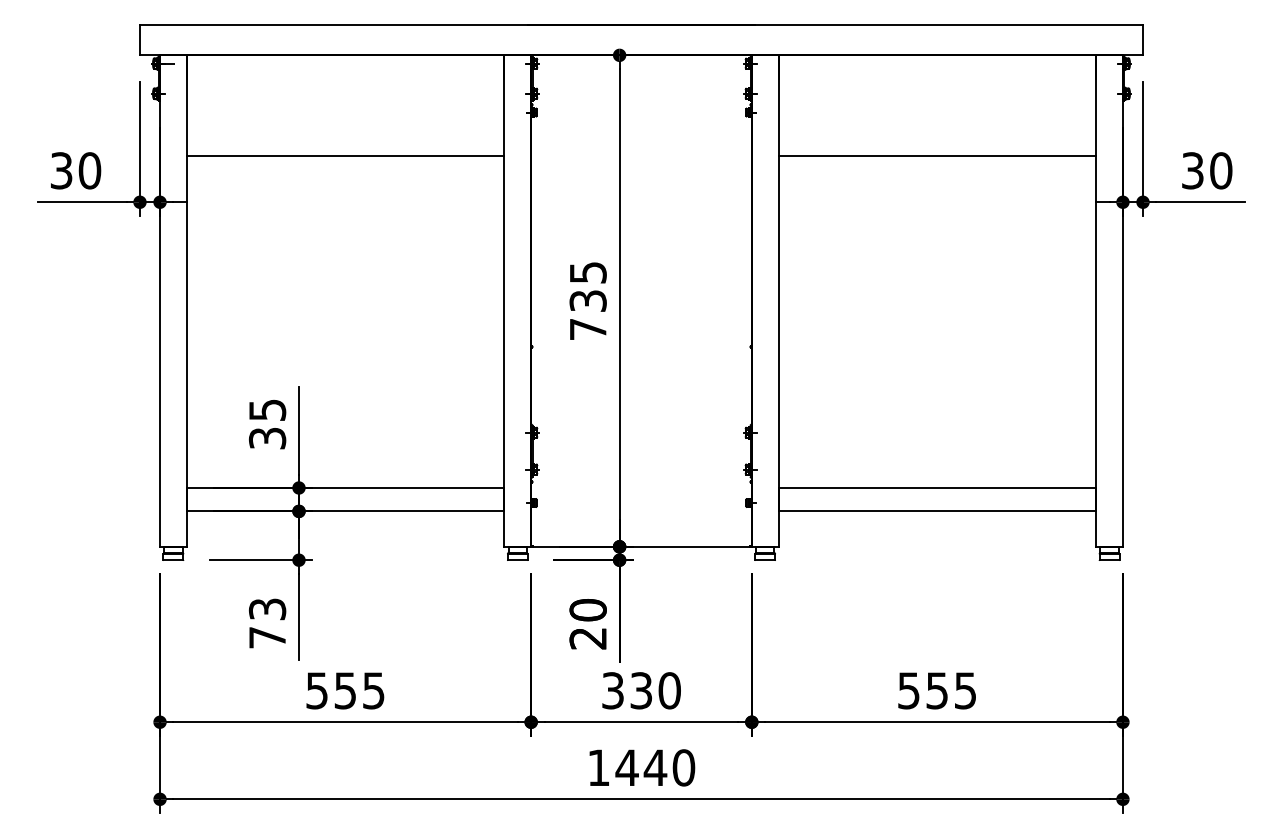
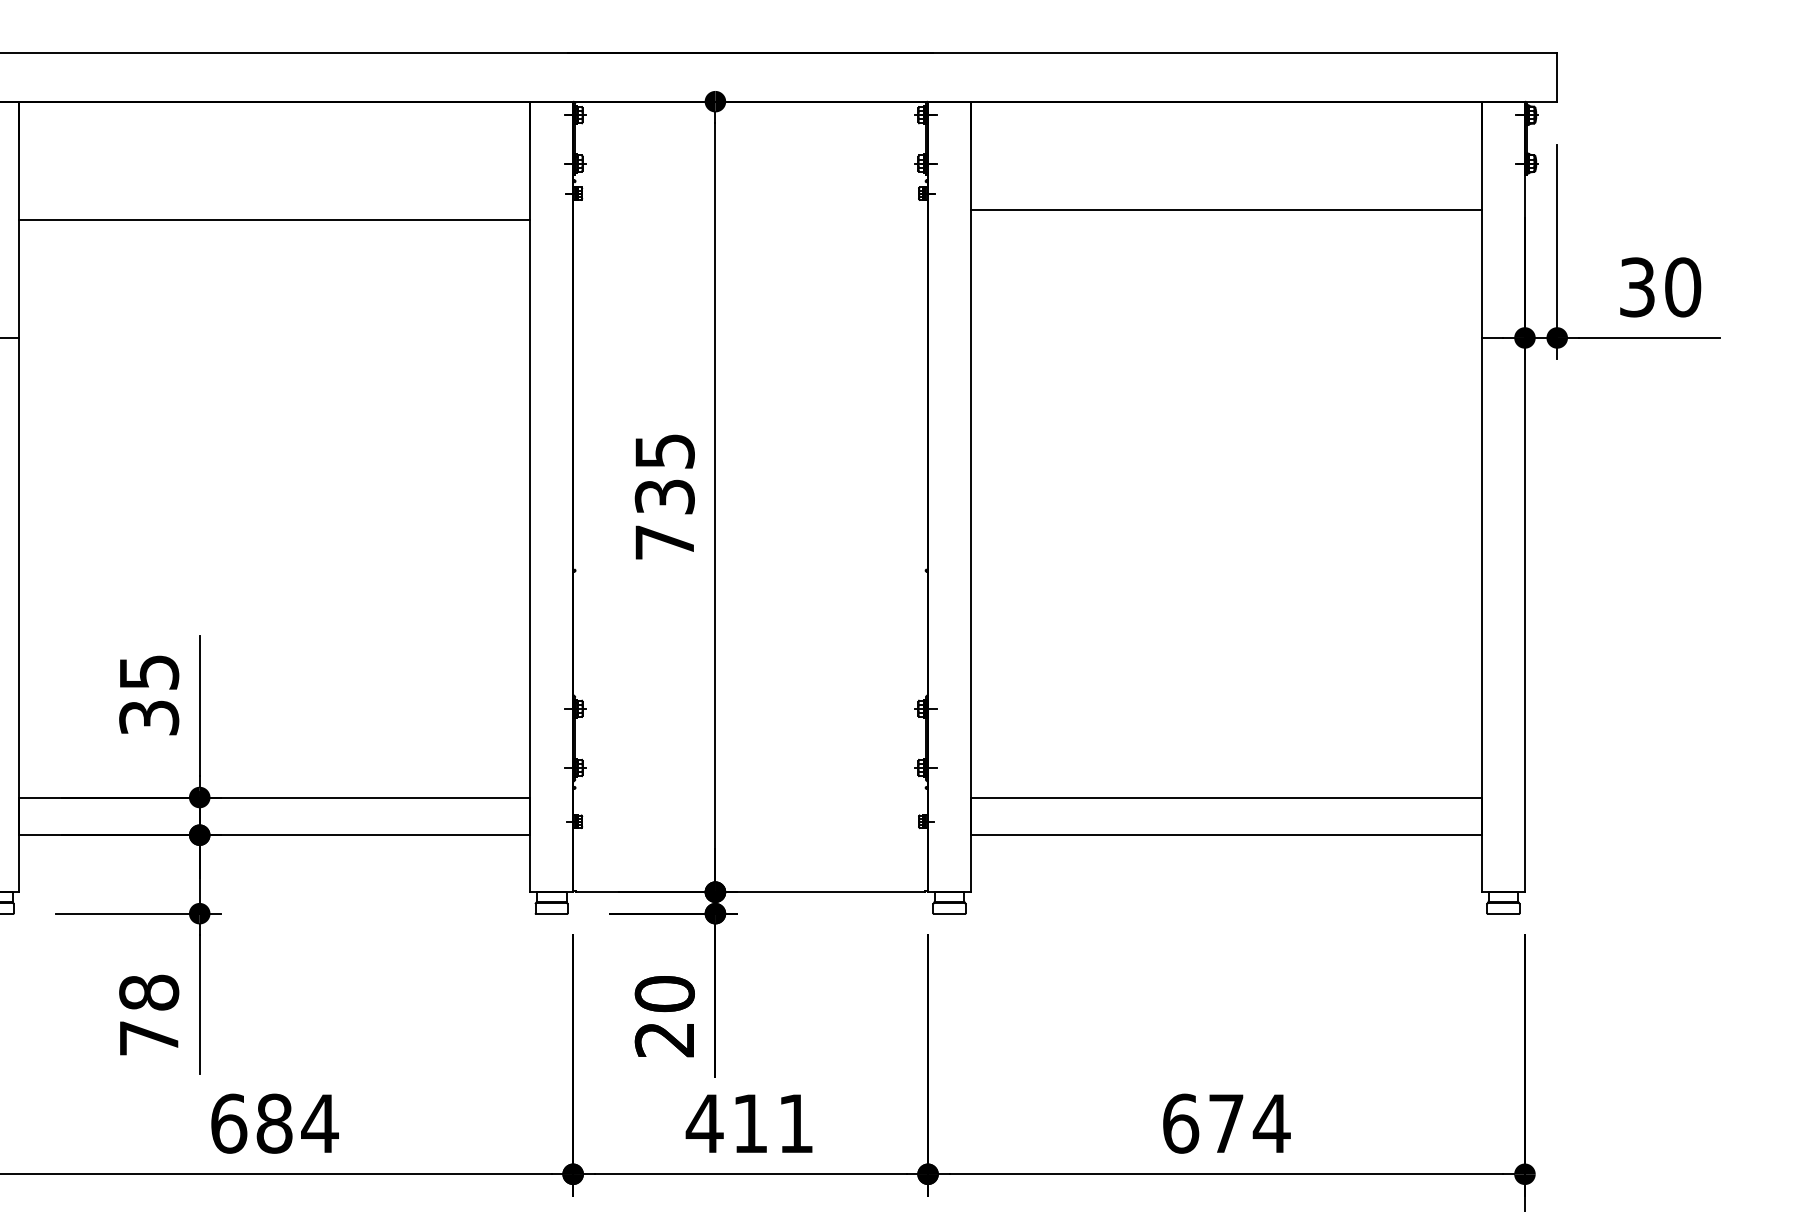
line: (345, 155) -> (274, 219), moved
line: (937, 155) -> (1226, 209), moved
text: (267, 609) -> (149, 992), 73 -> 78
text: (345, 690) -> (274, 1123), 555 -> 684
text: (640, 690) -> (748, 1123), 330 -> 411
text: (937, 690) -> (1226, 1123), 555 -> 674

